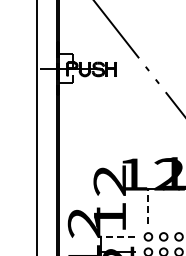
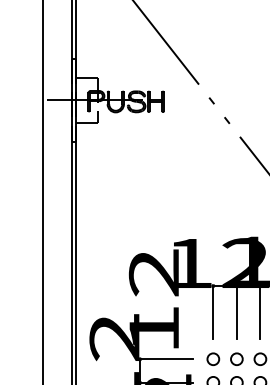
line: (148, 206) -> (213, 312), dashed -> solid
line: (163, 206) -> (236, 312), added
line: (179, 206) -> (261, 312), added
line: (117, 236) -> (165, 358), dashed -> solid

